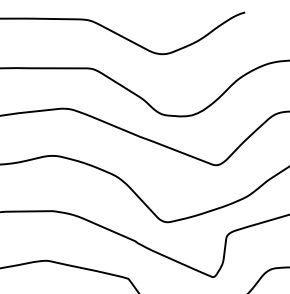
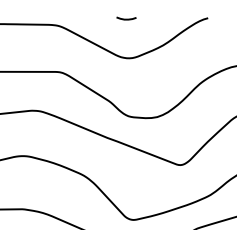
line: (159, 13) -> (125, 19), added

